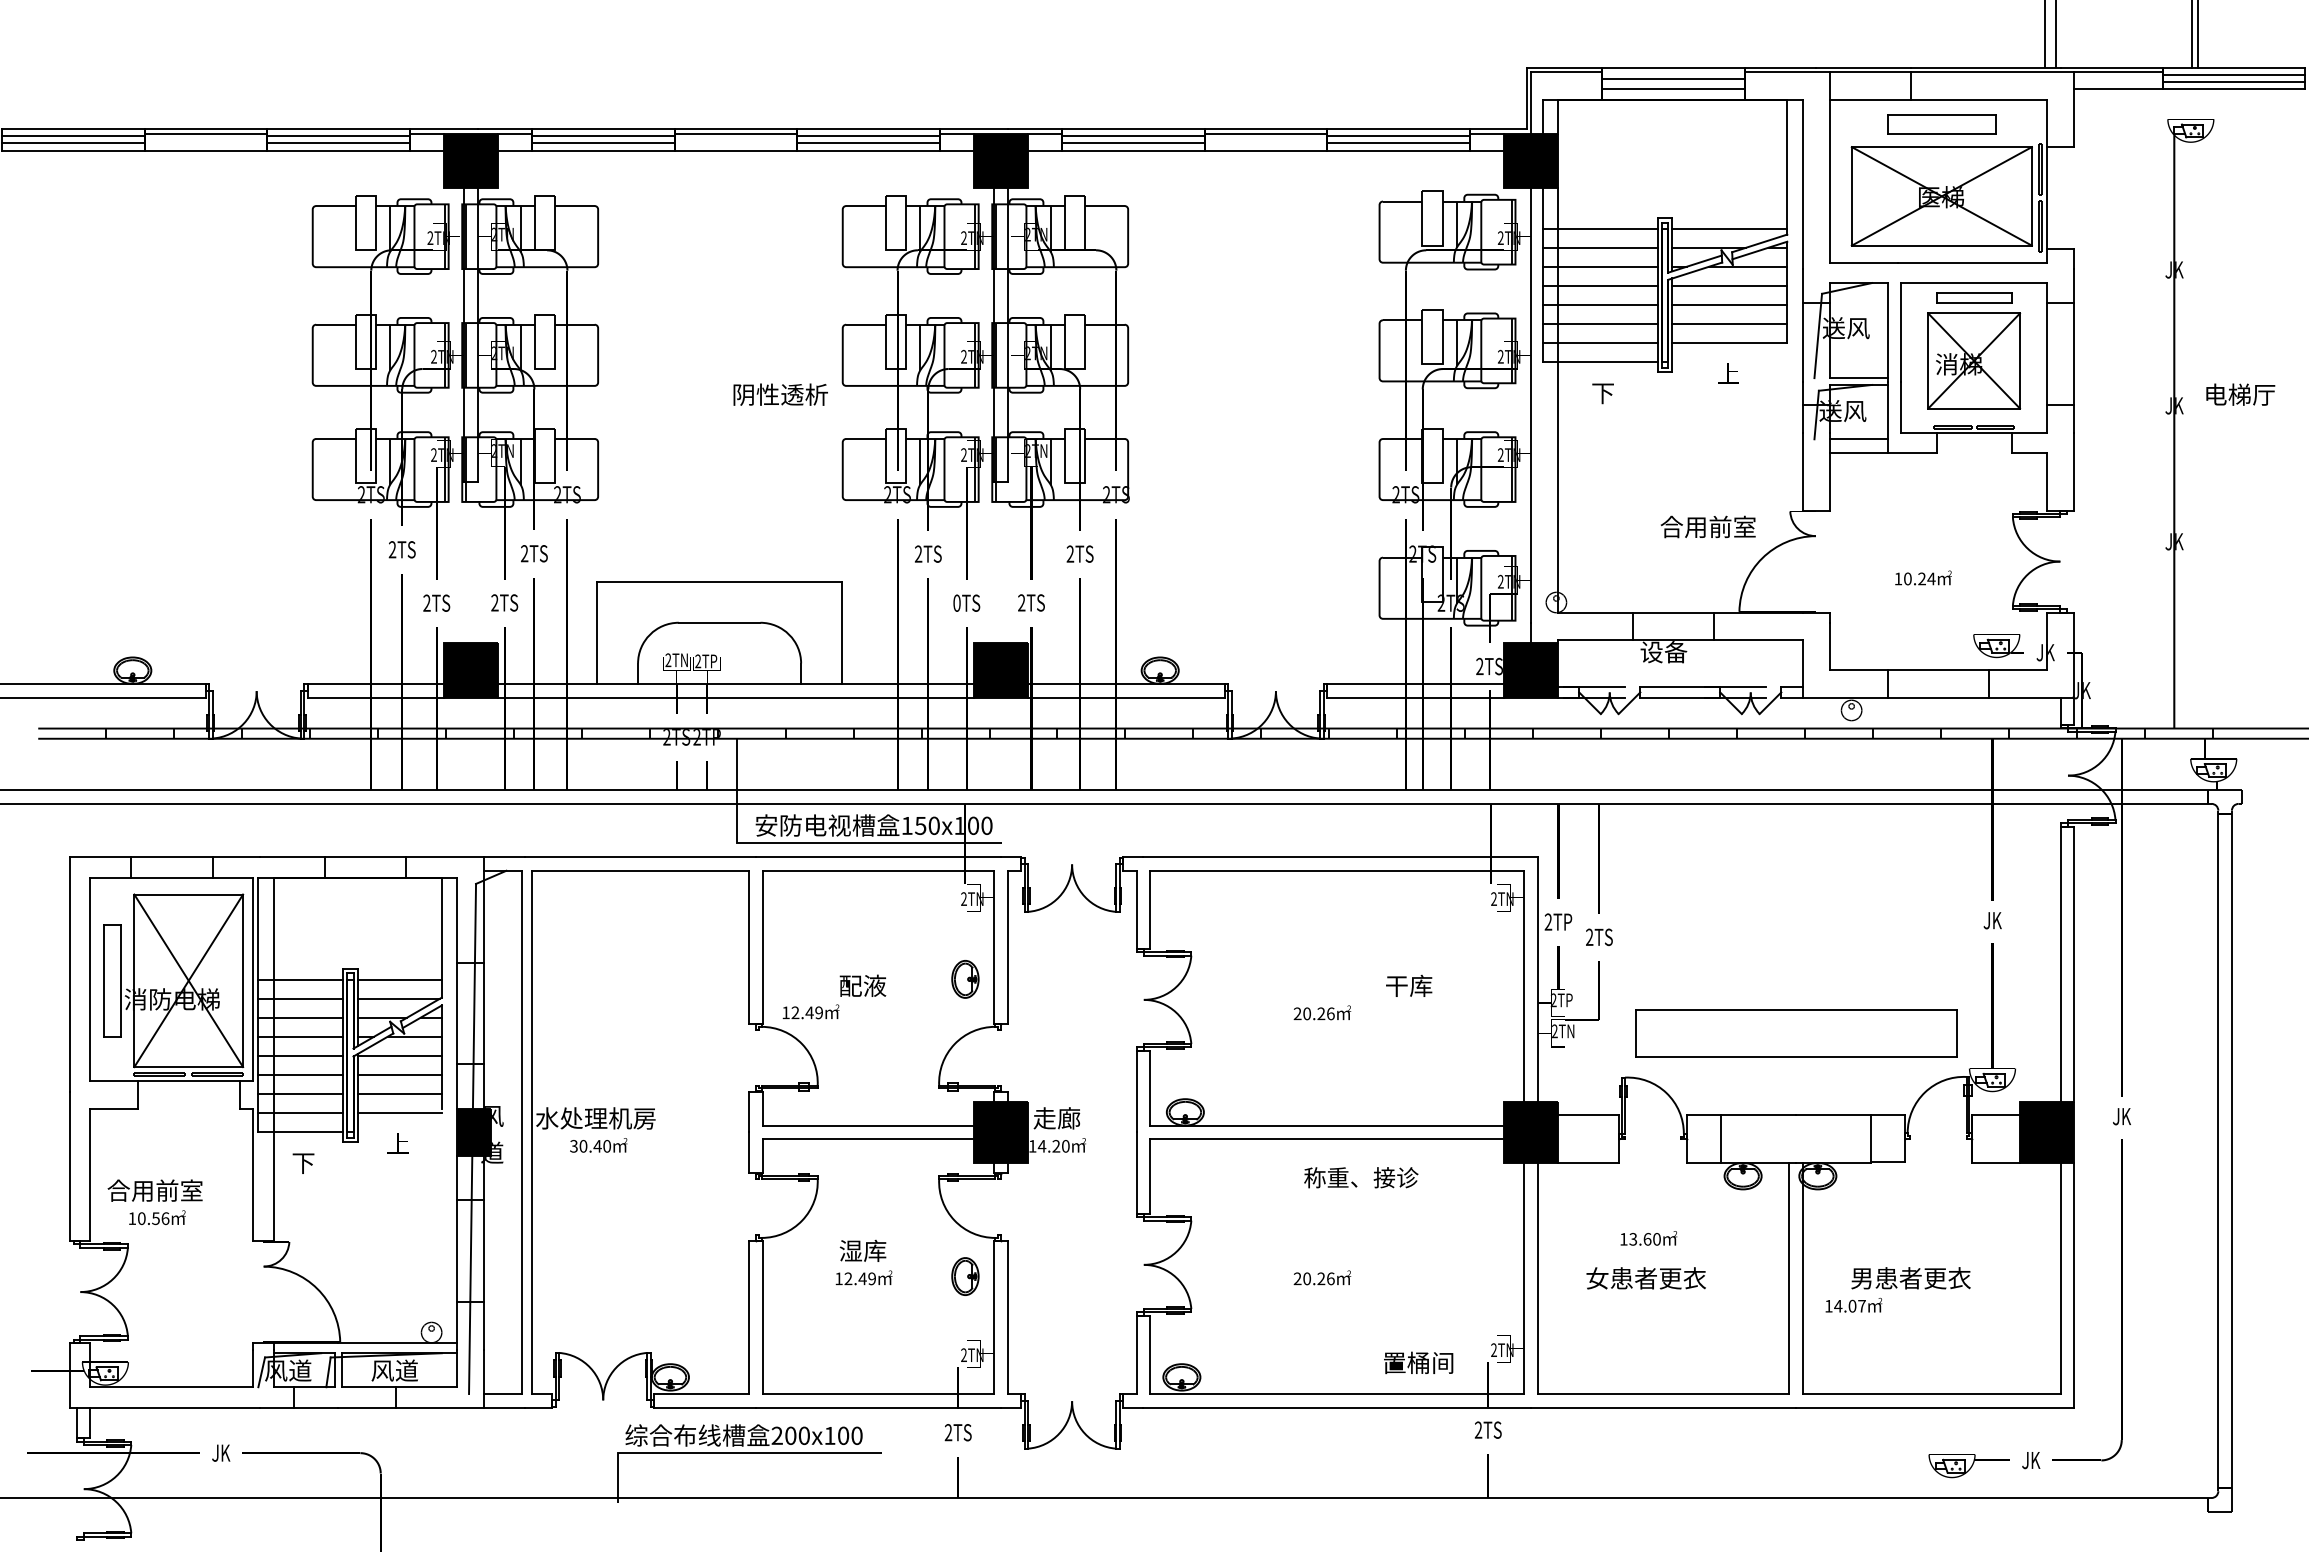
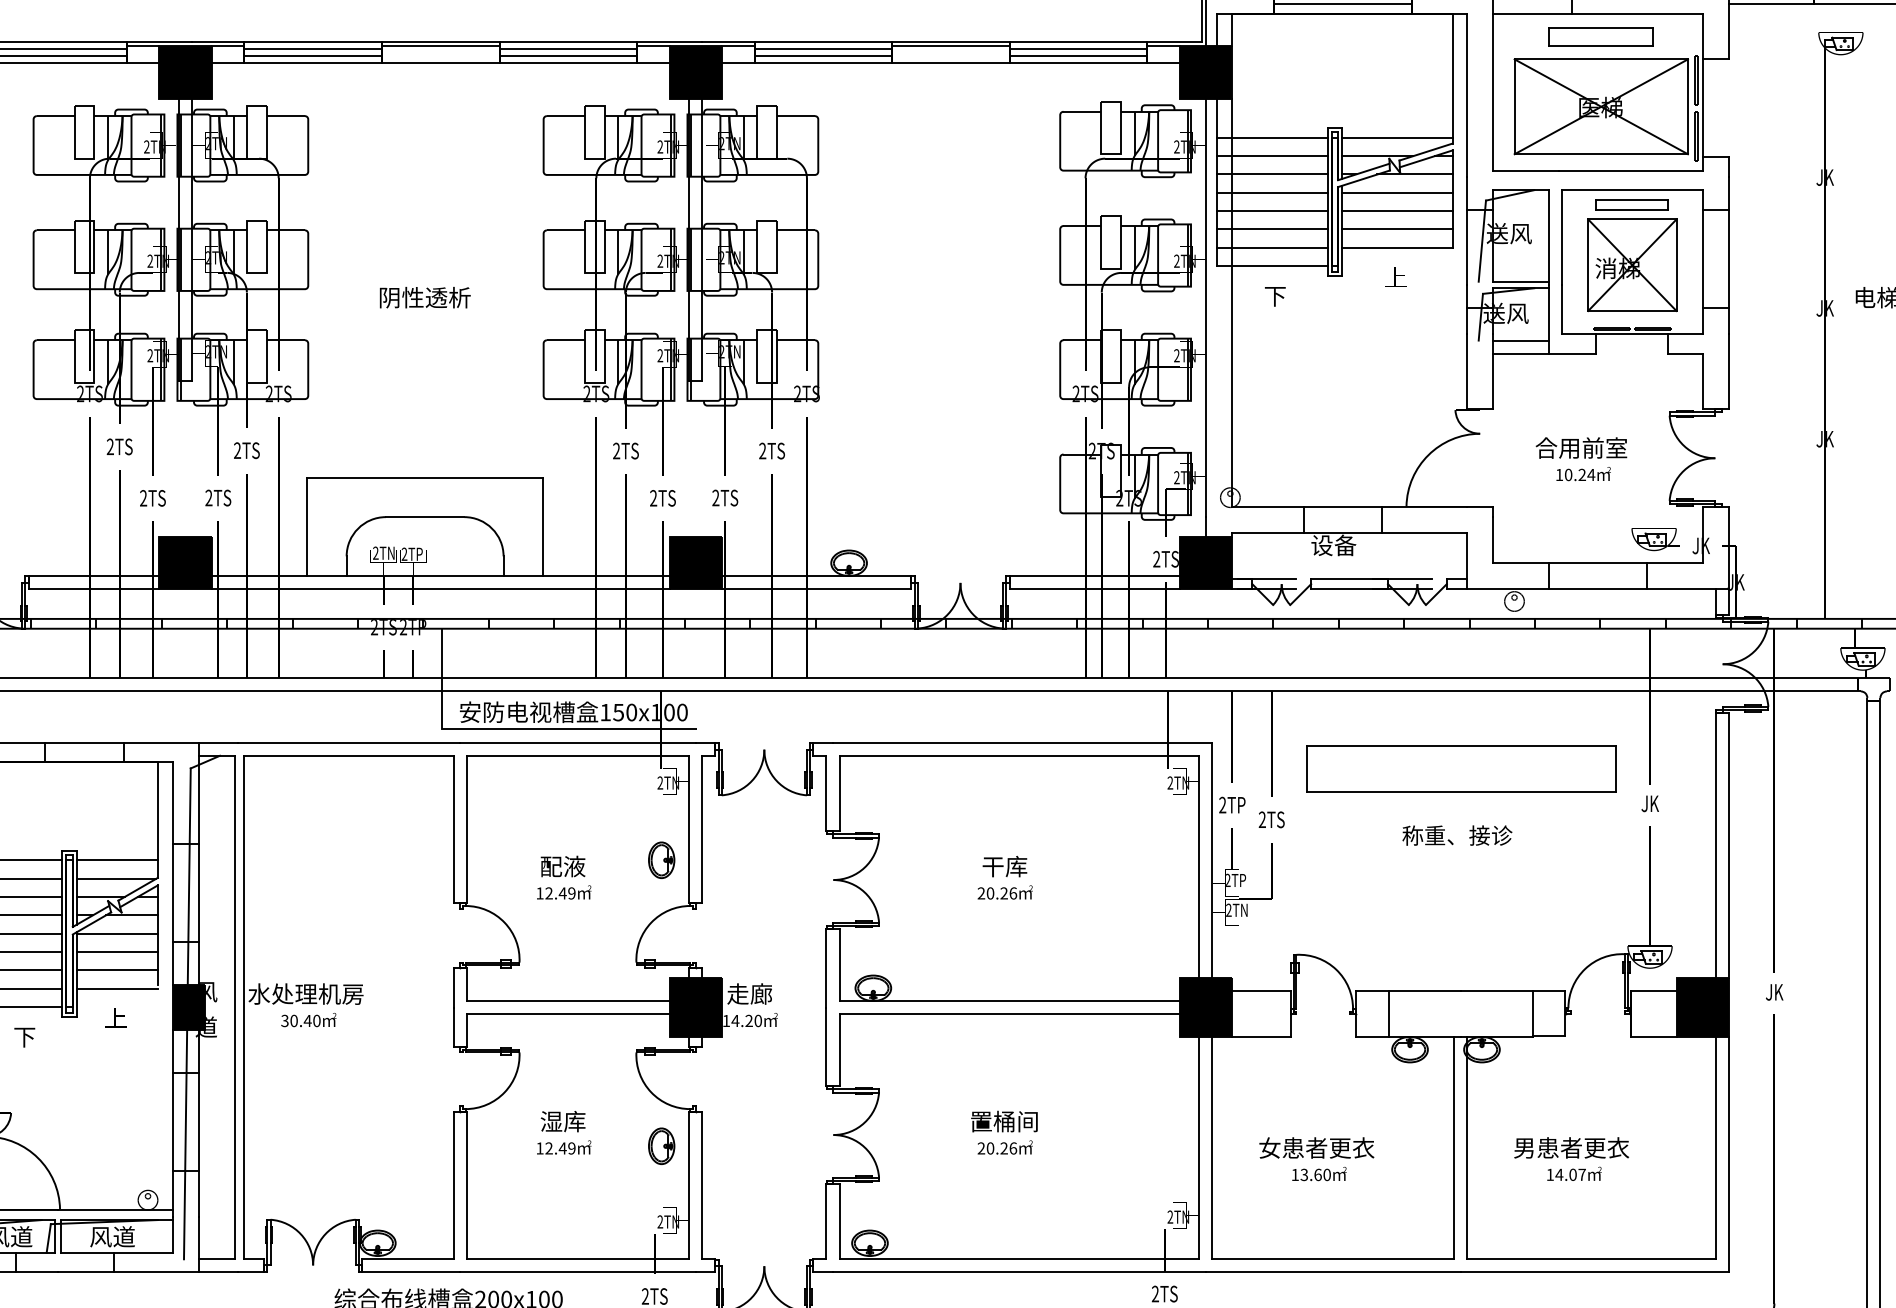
text: (780, 394) -> (425, 297), moved
text: (1707, 526) -> (1580, 447), moved
text: (956, 602) -> (653, 497), 0TS -> 2TS
text: (1409, 985) -> (1005, 866), moved
text: (810, 1011) -> (563, 892), moved
part: (1796, 1033) -> (1461, 768), moved
text: (1361, 1177) -> (1457, 835), moved
text: (1648, 1238) -> (1319, 1174), moved
text: (1853, 1304) -> (1574, 1173), moved
text: (1418, 1362) -> (1004, 1121), moved

